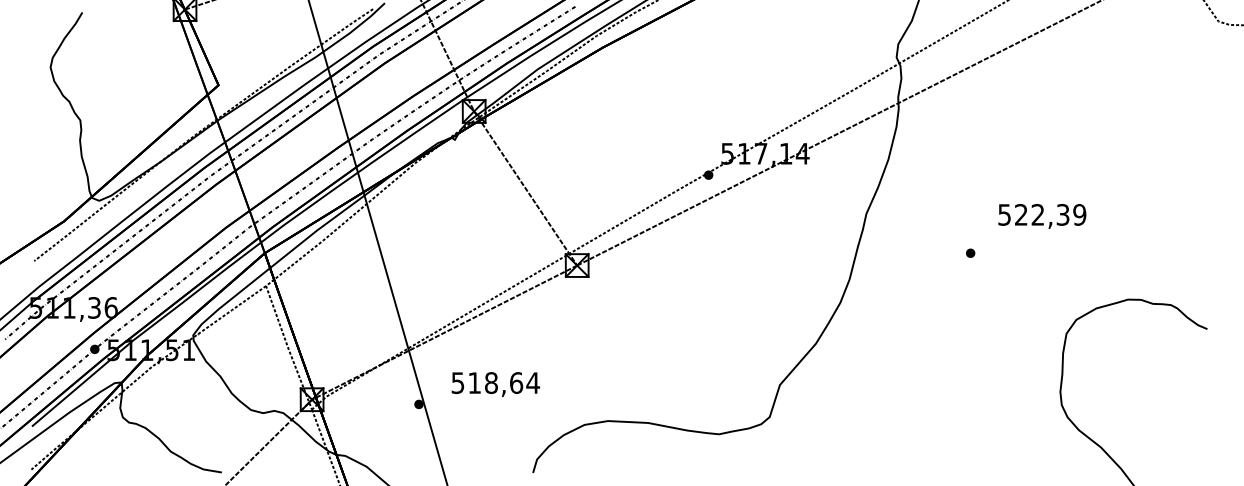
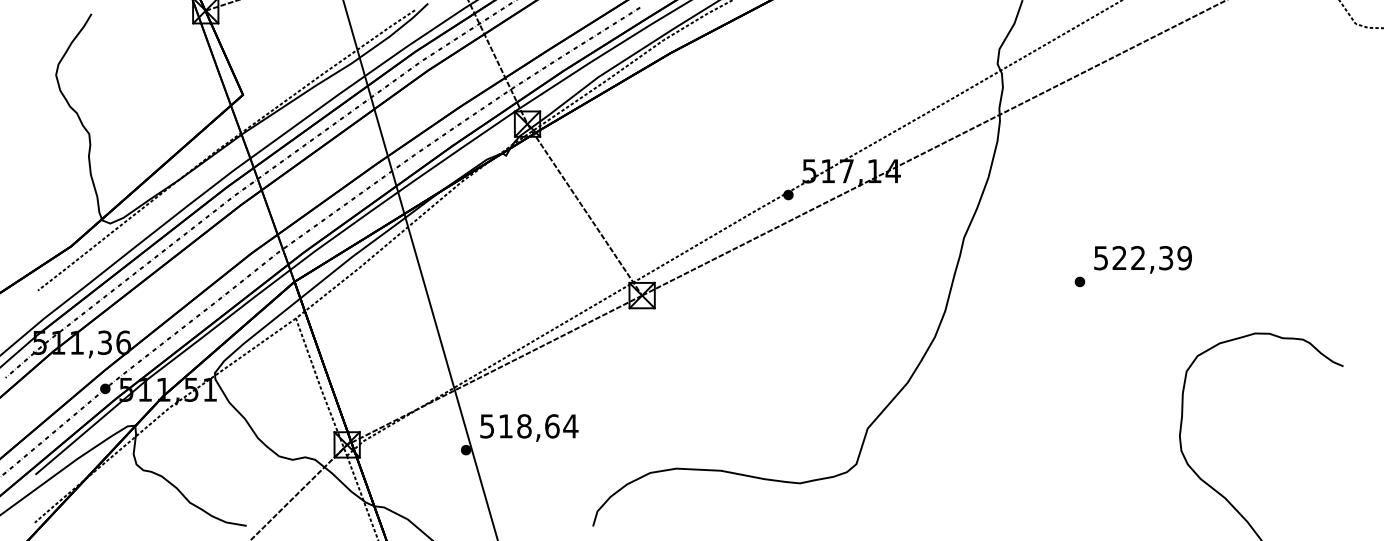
text: (1042, 216) -> (1143, 259), moved
text: (495, 384) -> (528, 427), moved

